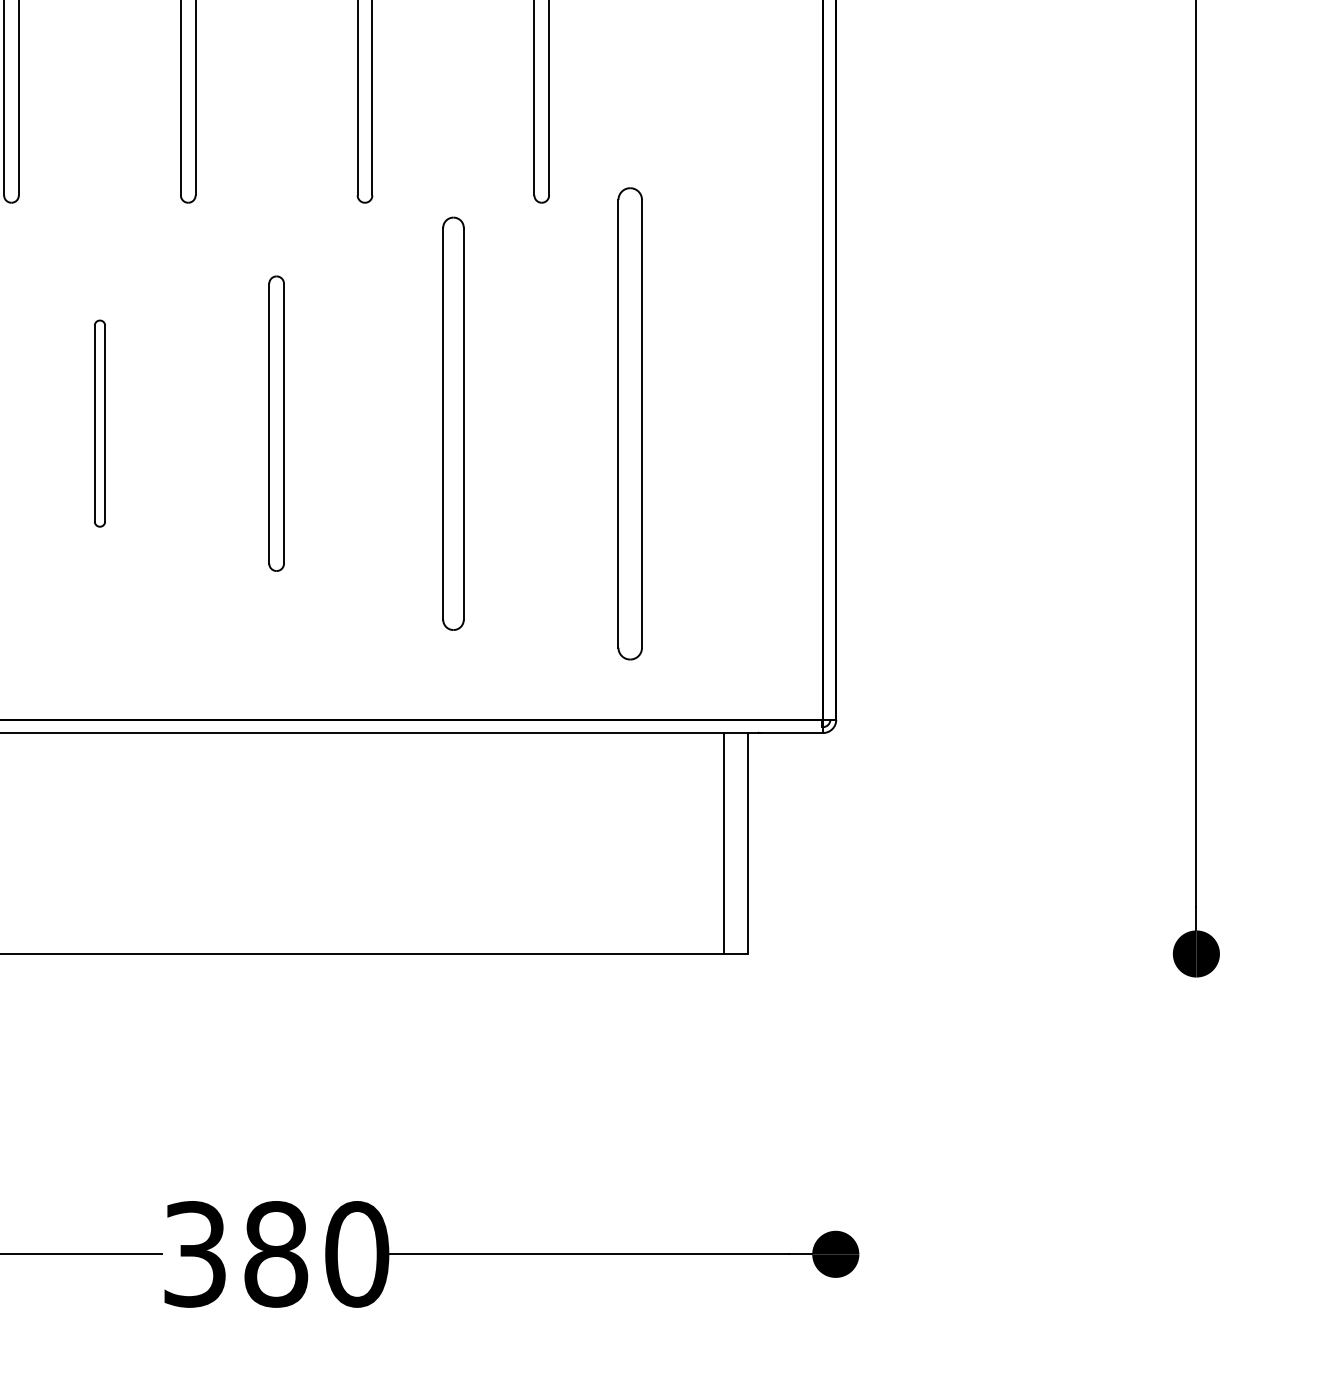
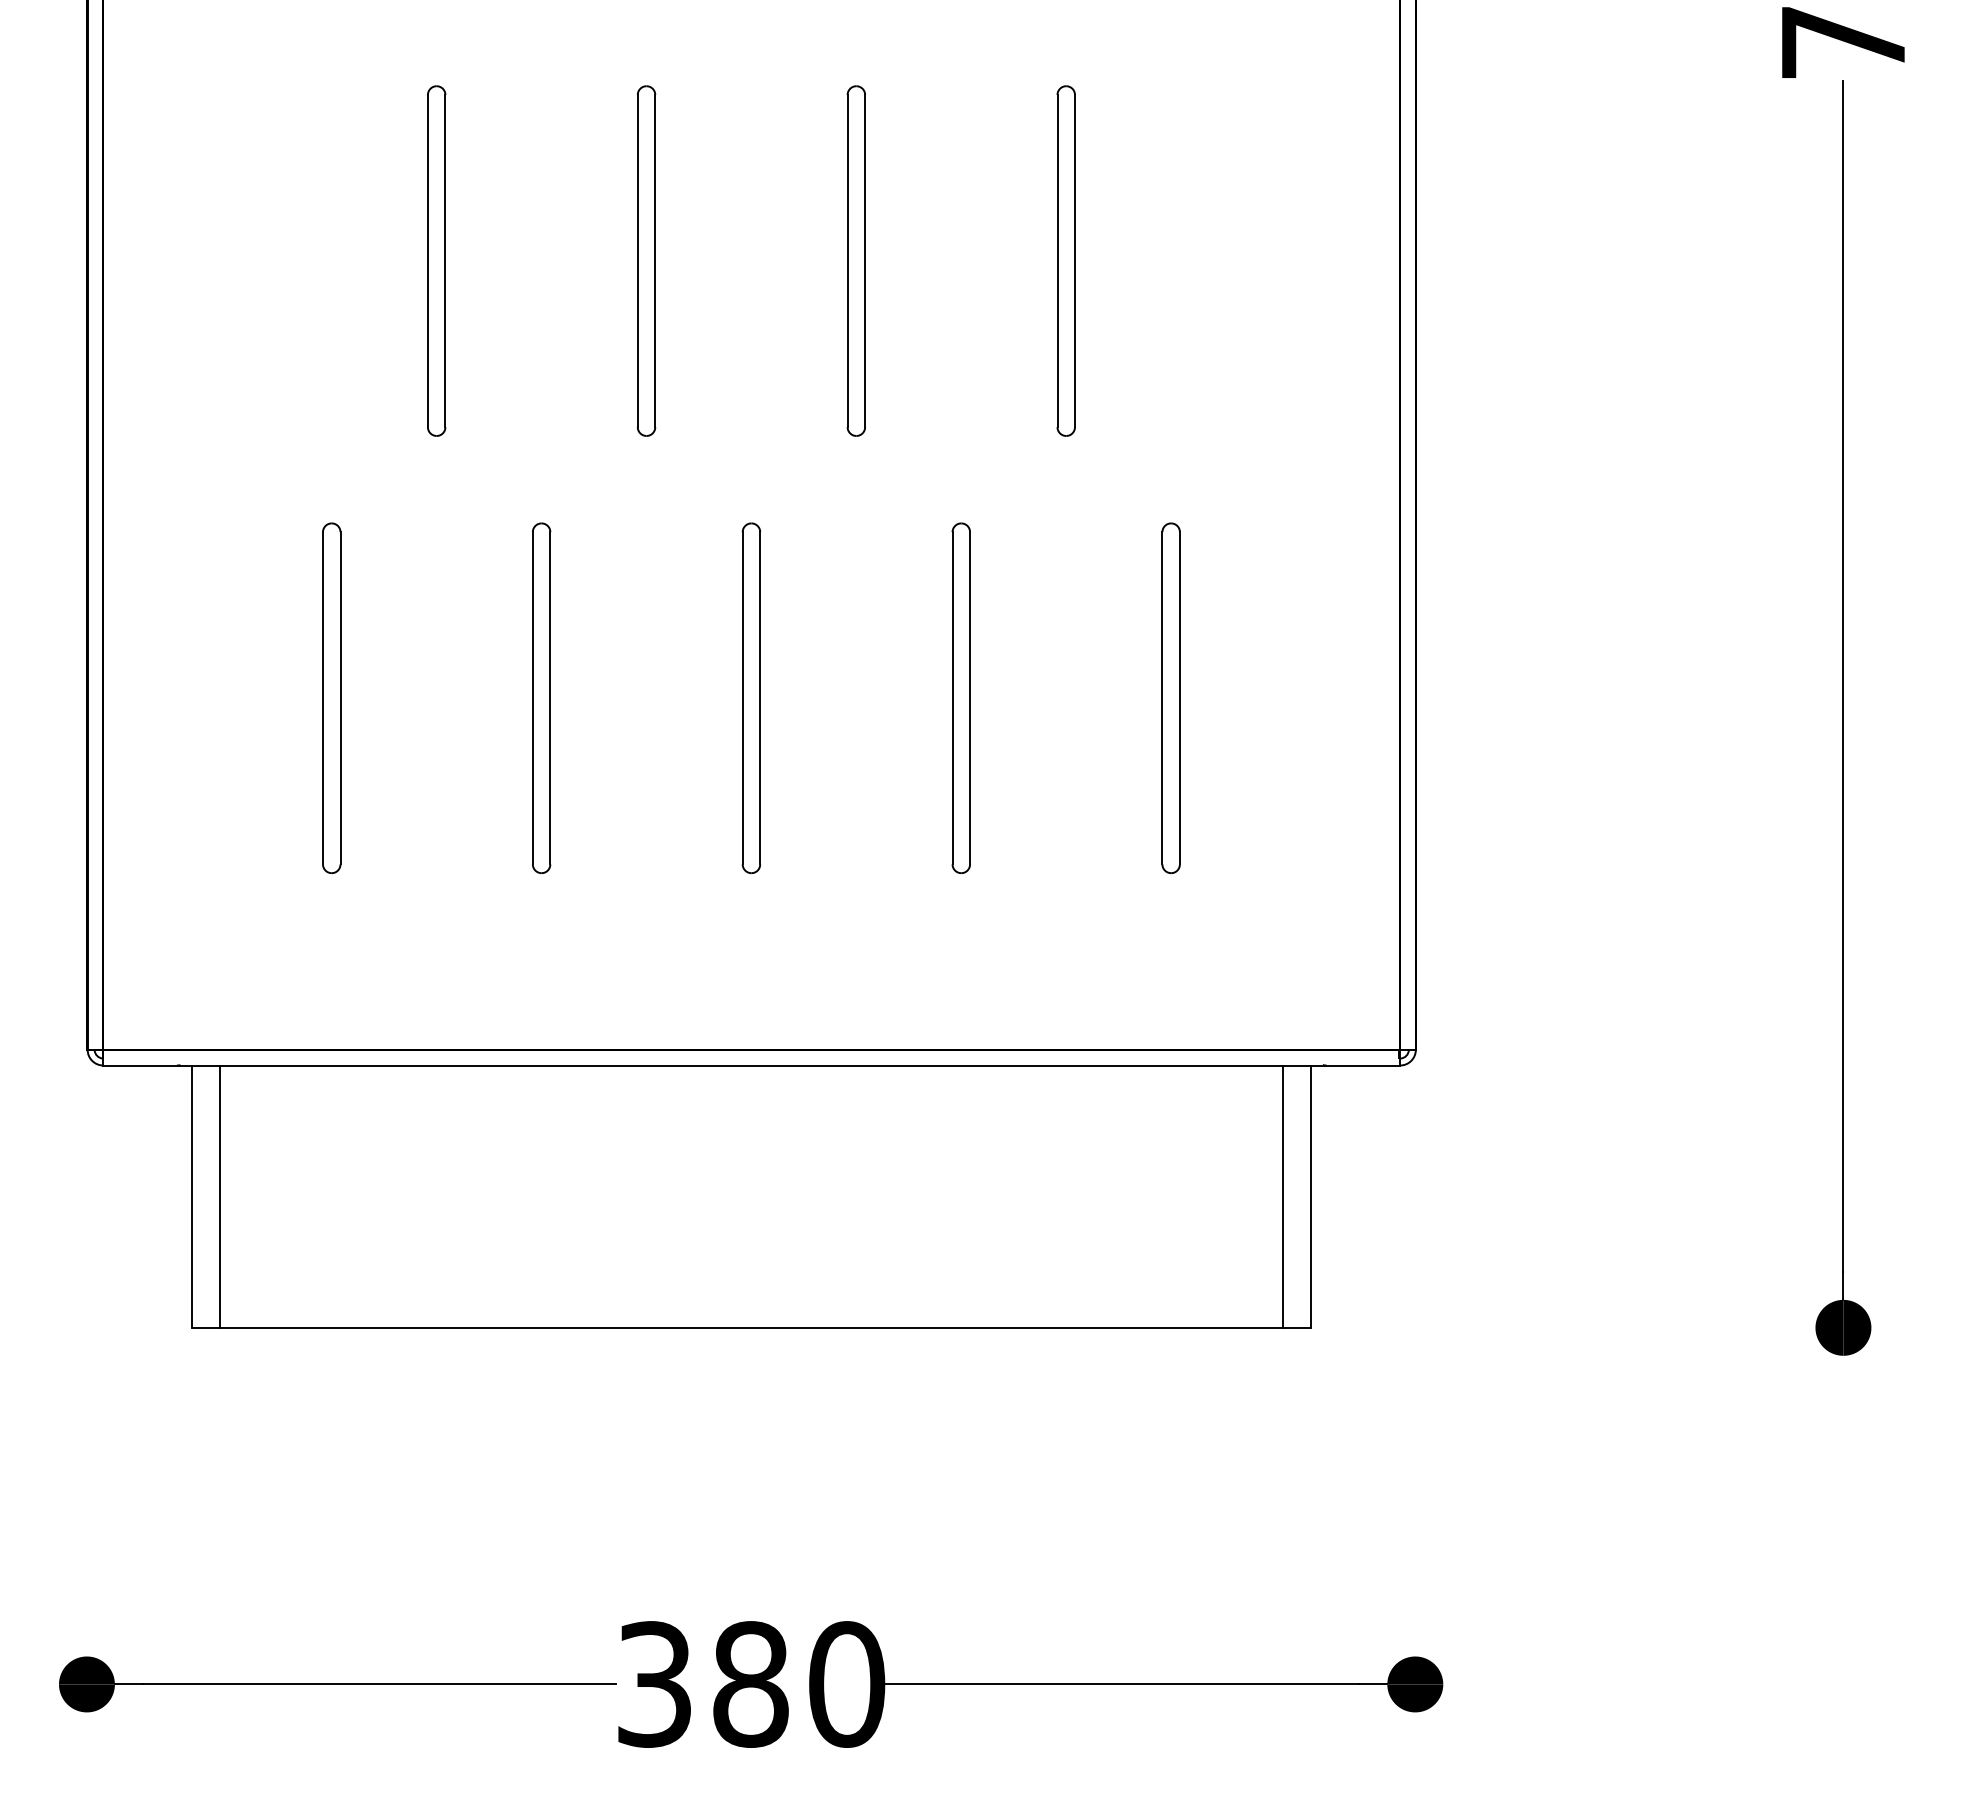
part: (99, 423) -> (541, 697), size x1.43
part: (452, 423) -> (960, 697), size x0.71
part: (629, 423) -> (1170, 697), size x0.62

